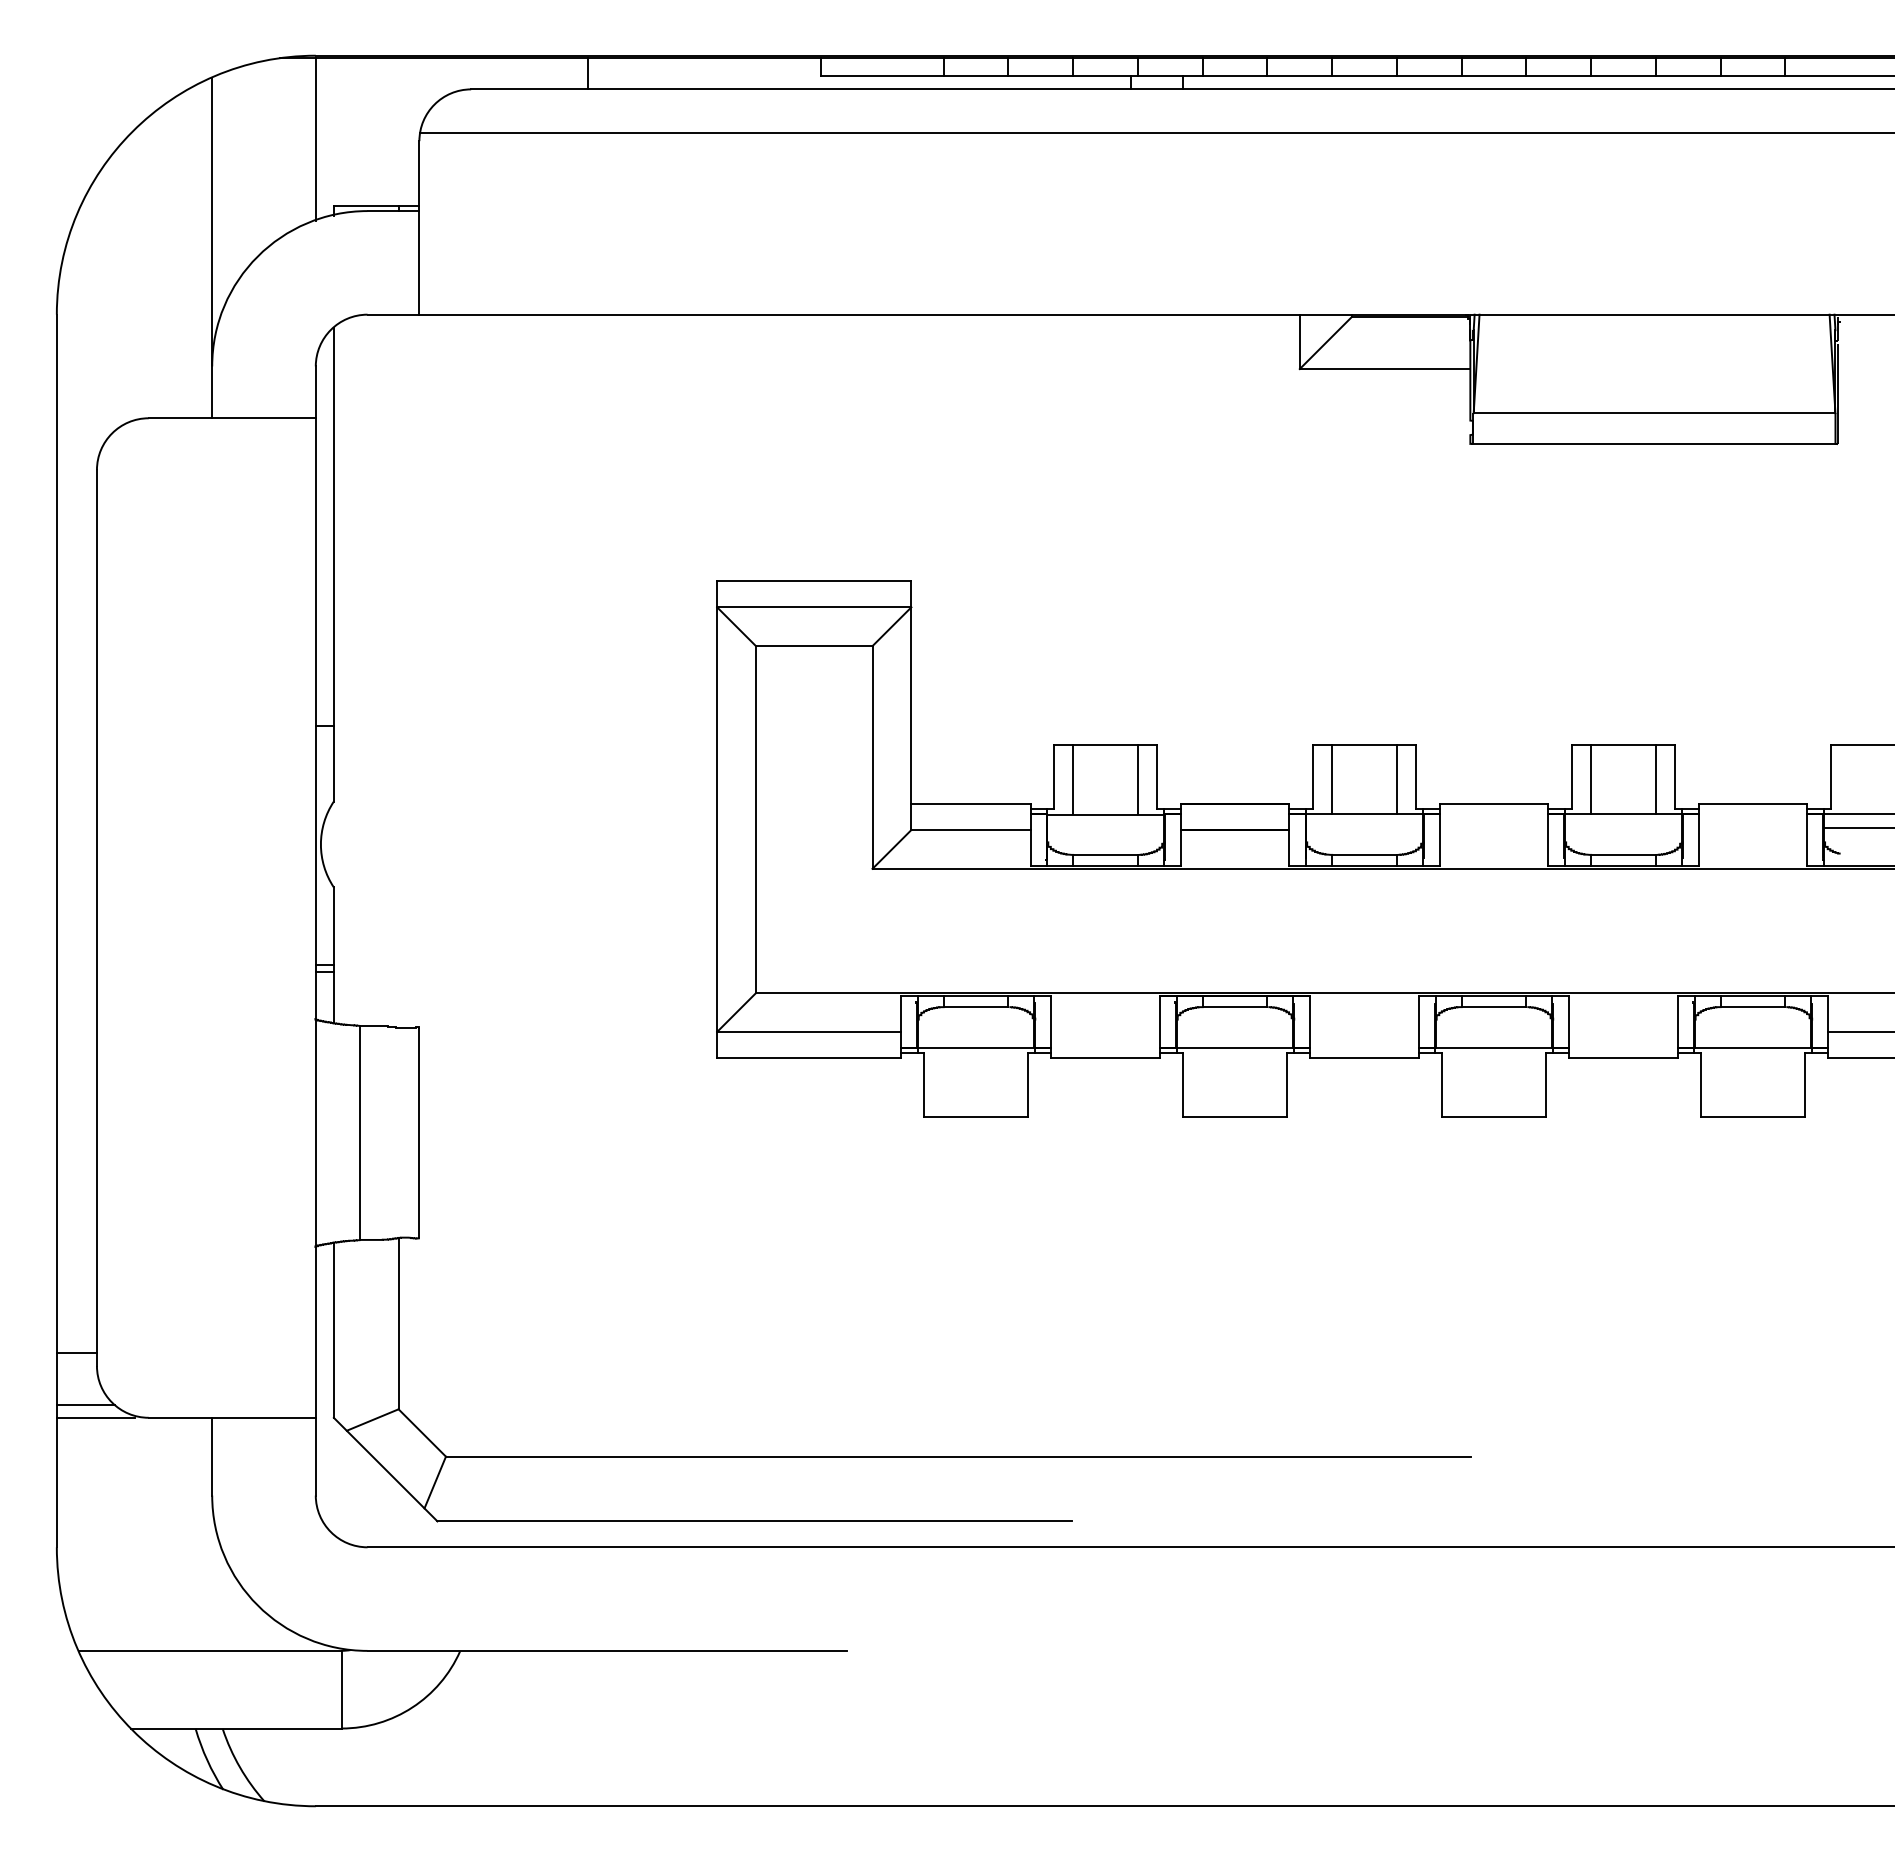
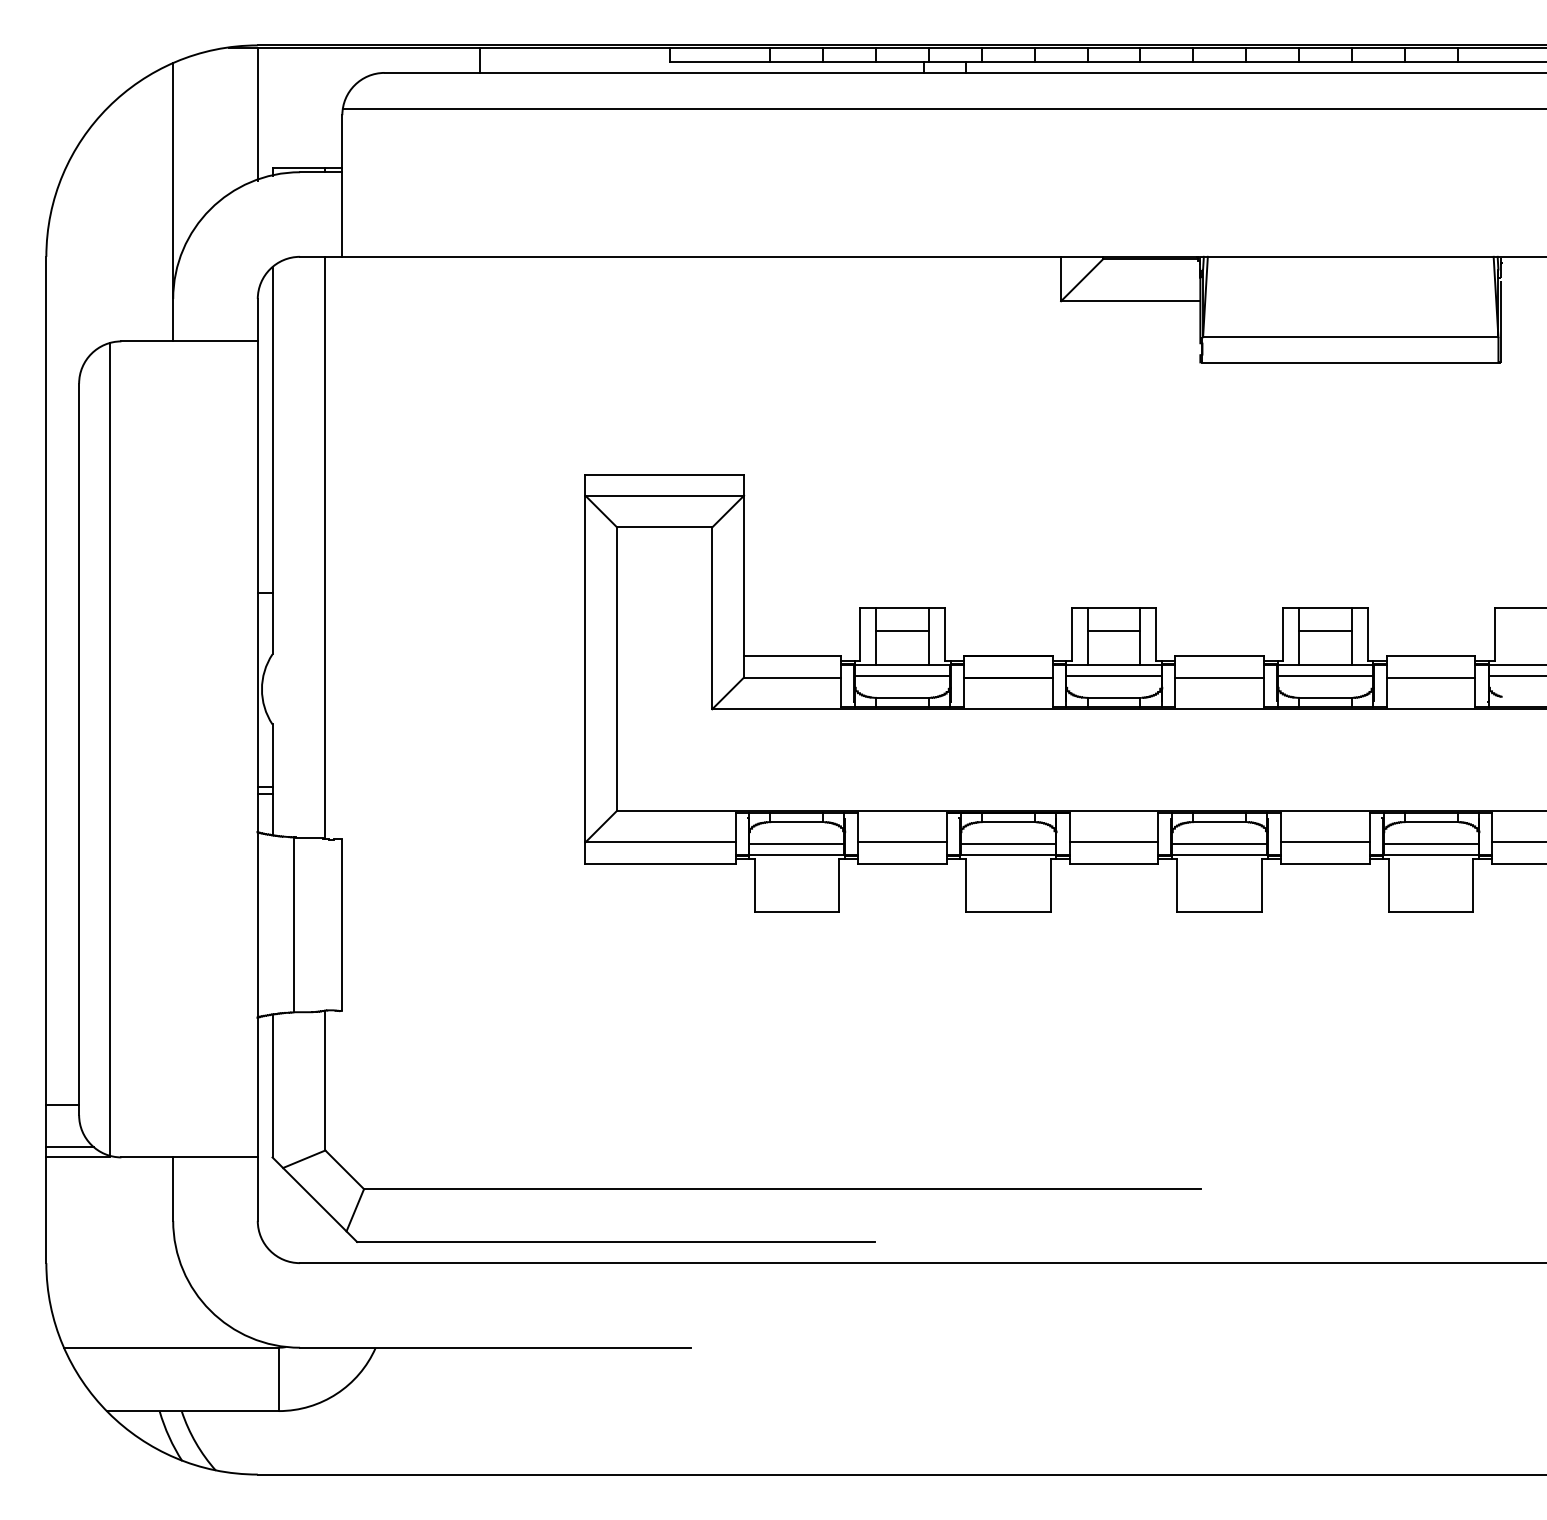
line: (398, 670) -> (325, 547), added
line: (1105, 772) -> (902, 630), added
line: (1364, 772) -> (1113, 630), added
line: (1623, 772) -> (1325, 630), added
line: (1105, 828) -> (902, 676), added
line: (1364, 828) -> (1113, 676), added
line: (1623, 828) -> (1325, 676), added
line: (1493, 830) -> (1219, 677), added
line: (1752, 830) -> (1430, 677), added
line: (134, 917) -> (109, 748), added
line: (1105, 1031) -> (902, 842), added
line: (1364, 1031) -> (1113, 842), added
line: (1623, 1031) -> (1325, 842), added
line: (975, 1033) -> (796, 843), added
line: (1234, 1033) -> (1007, 843), added
line: (1493, 1033) -> (1219, 843), added
line: (1752, 1033) -> (1430, 843), added

